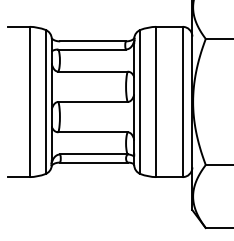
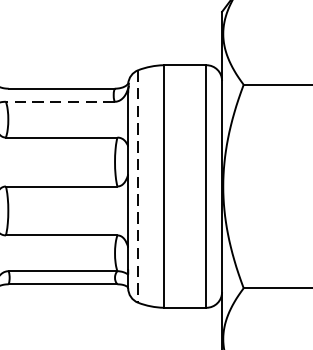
line: (92, 49) -> (60, 101), solid -> dashed
line: (140, 102) -> (138, 187), solid -> dashed

